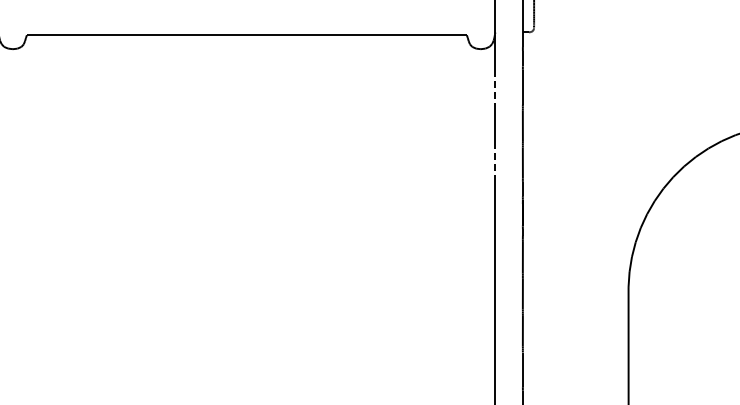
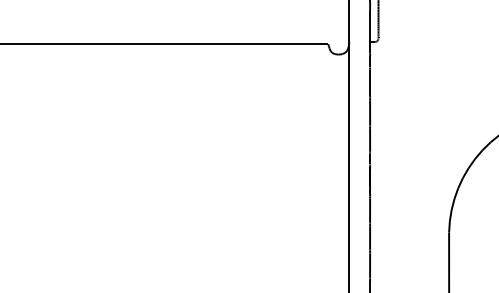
line: (494, 89) -> (348, 84), dashed -> solid
line: (494, 163) -> (348, 140), dashed -> solid

